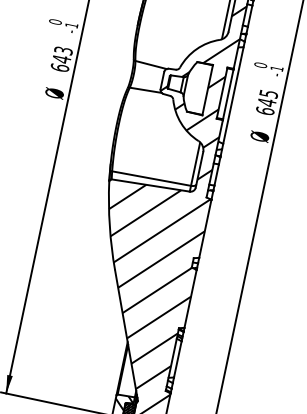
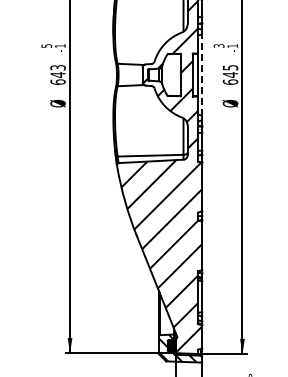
text: (55, 21) -> (46, 45), 0 -> 5
text: (260, 64) -> (218, 45), 0 -> 3
line: (233, 96) -> (202, 75), solid -> dashed

